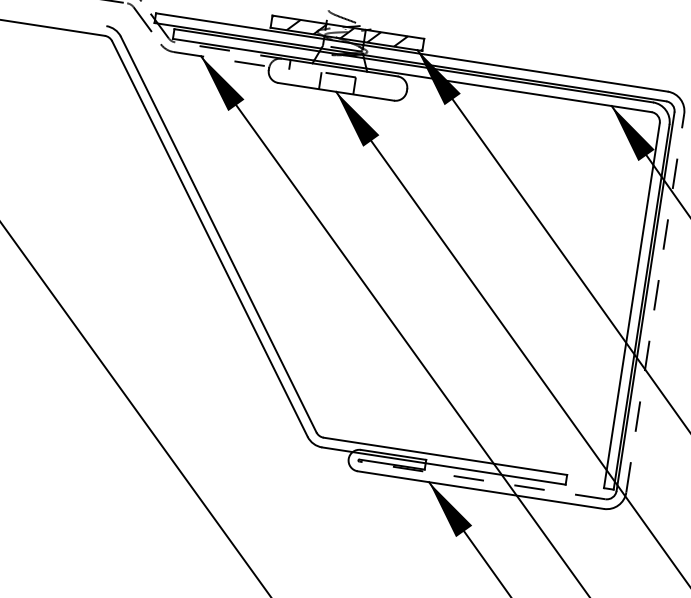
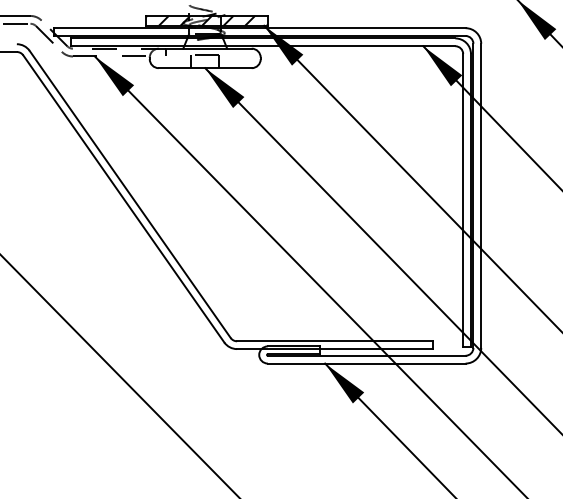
line: (655, 302) -> (481, 195), dashed -> solid
line: (482, 480) -> (366, 355), dashed -> solid

